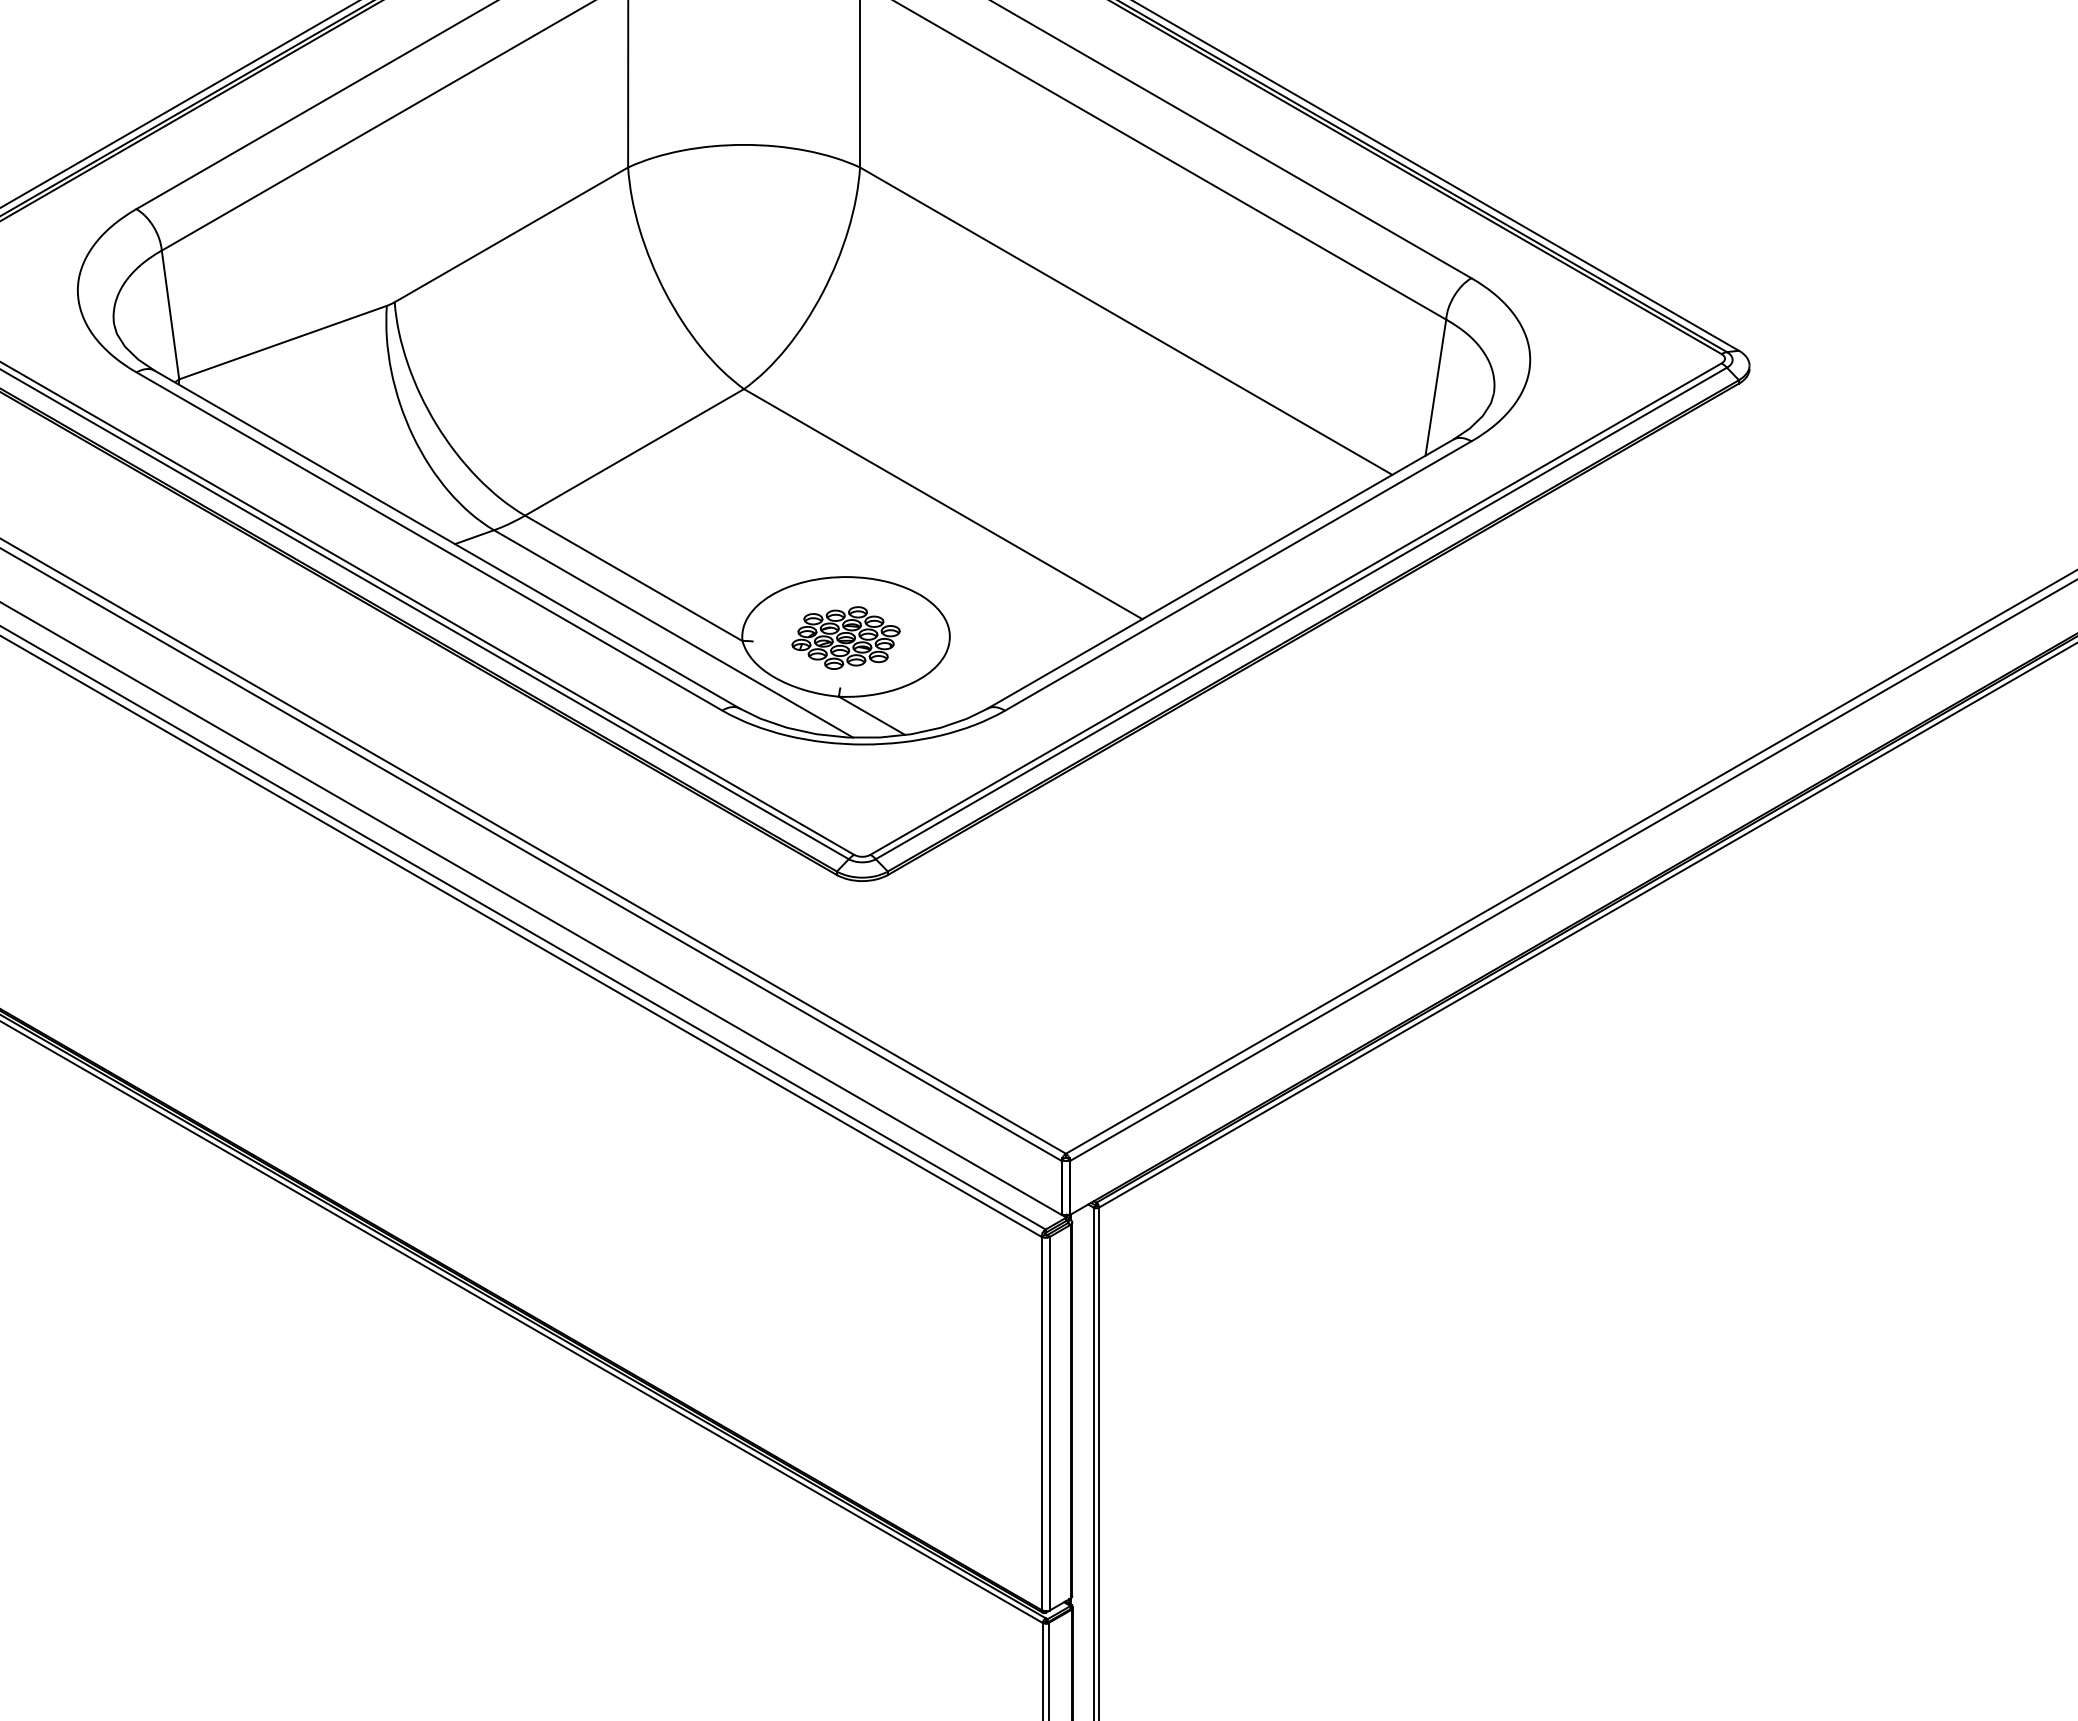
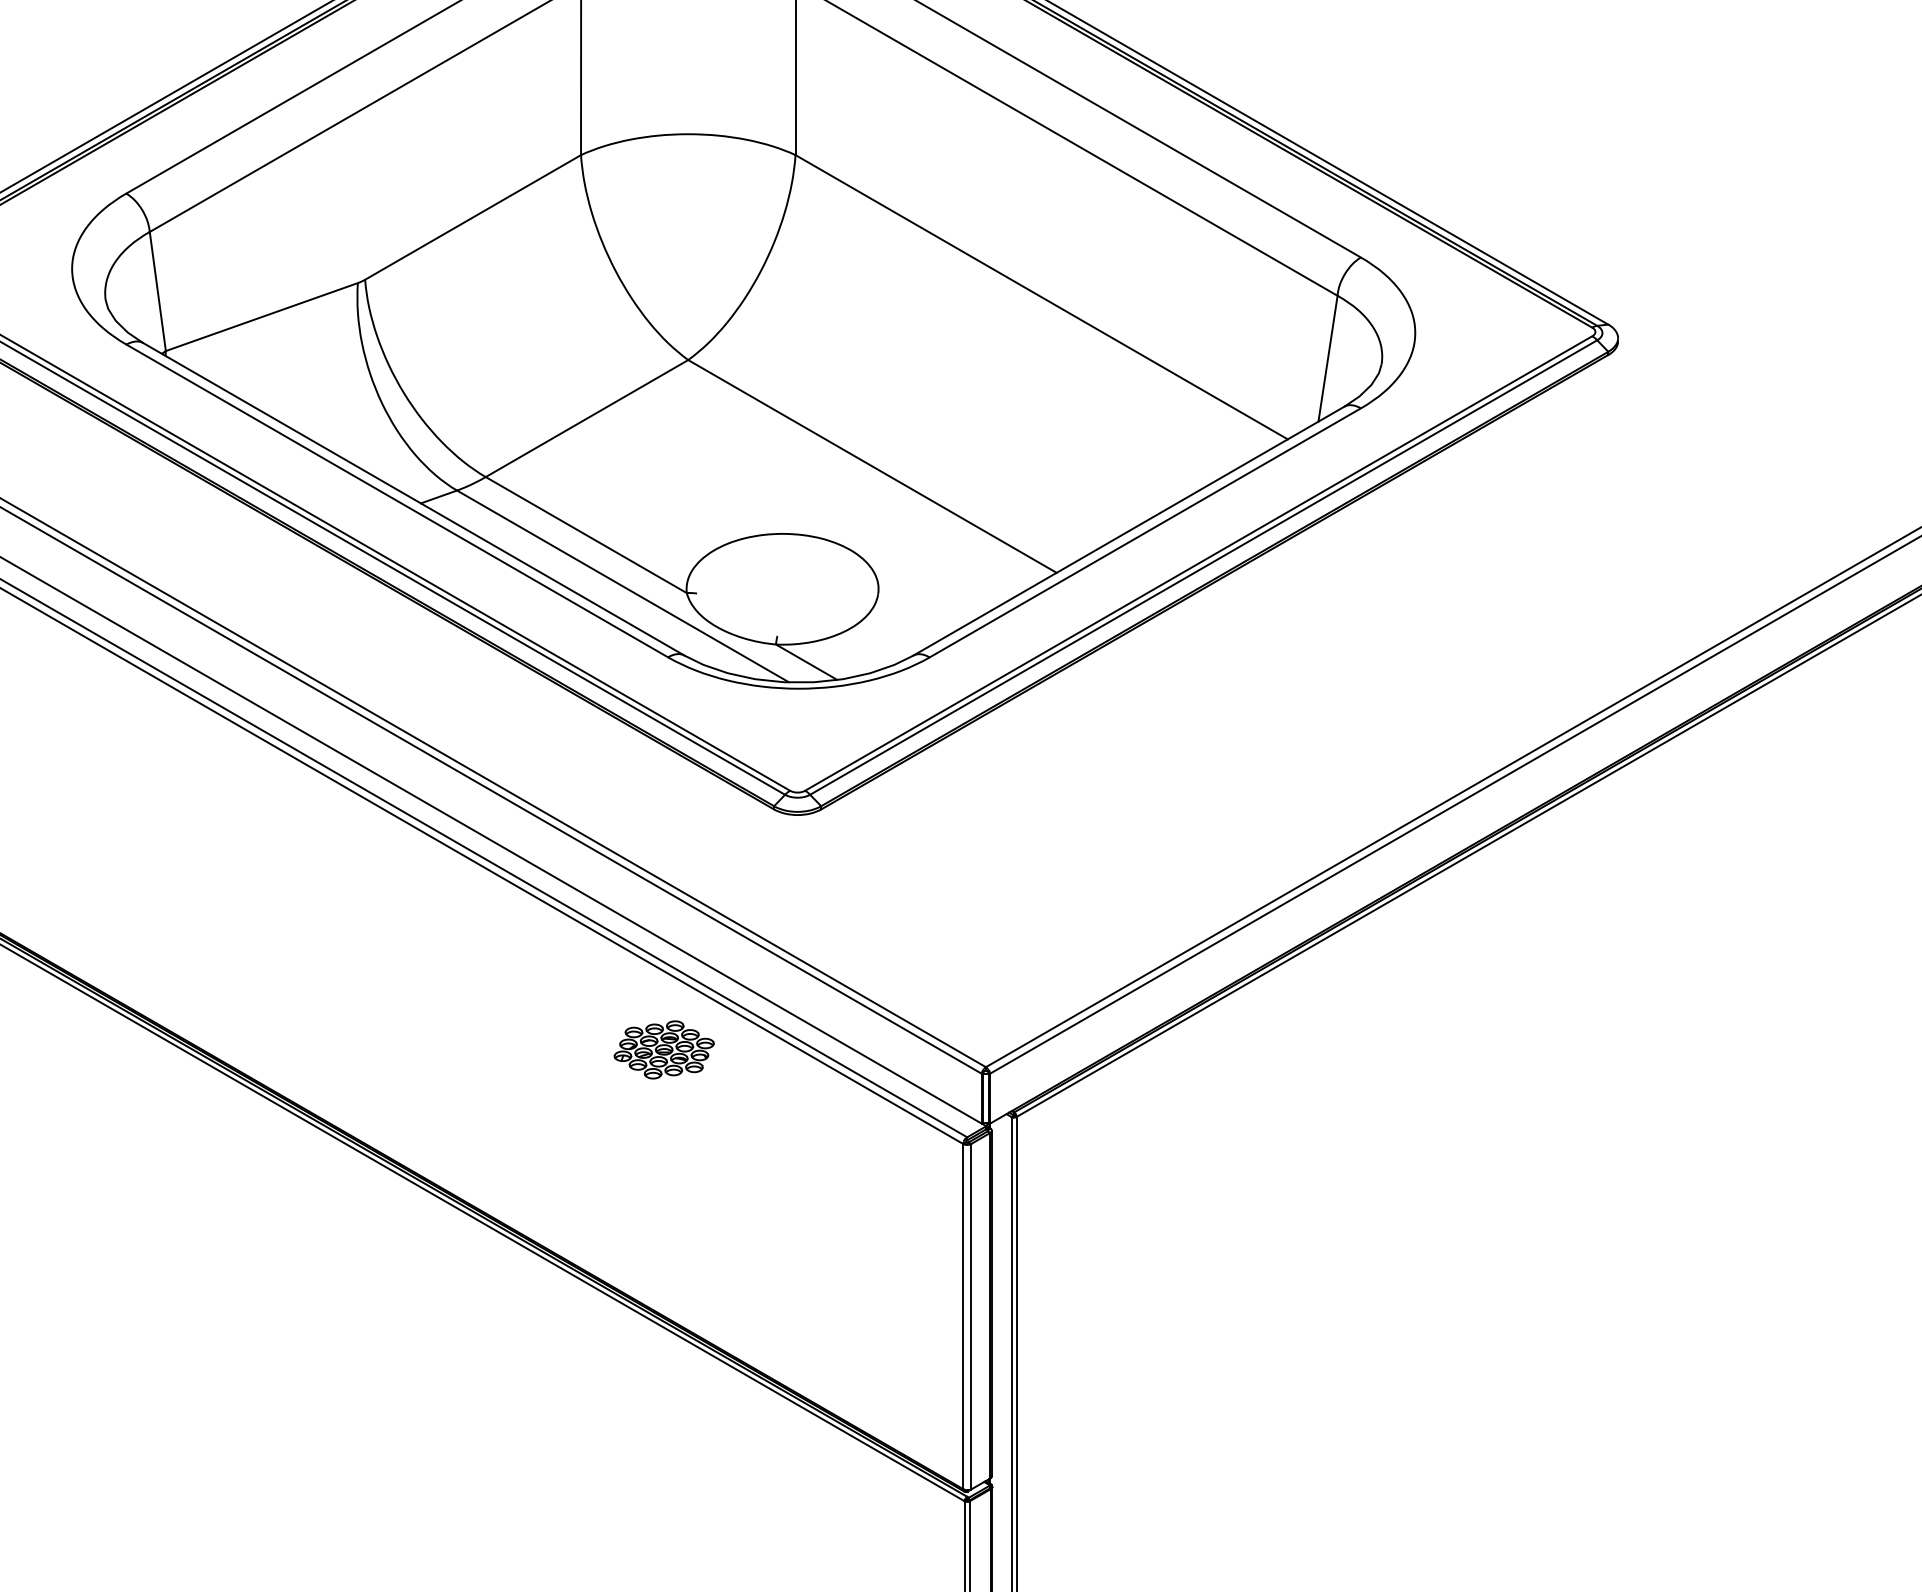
part: (845, 637) -> (663, 1049), moved

